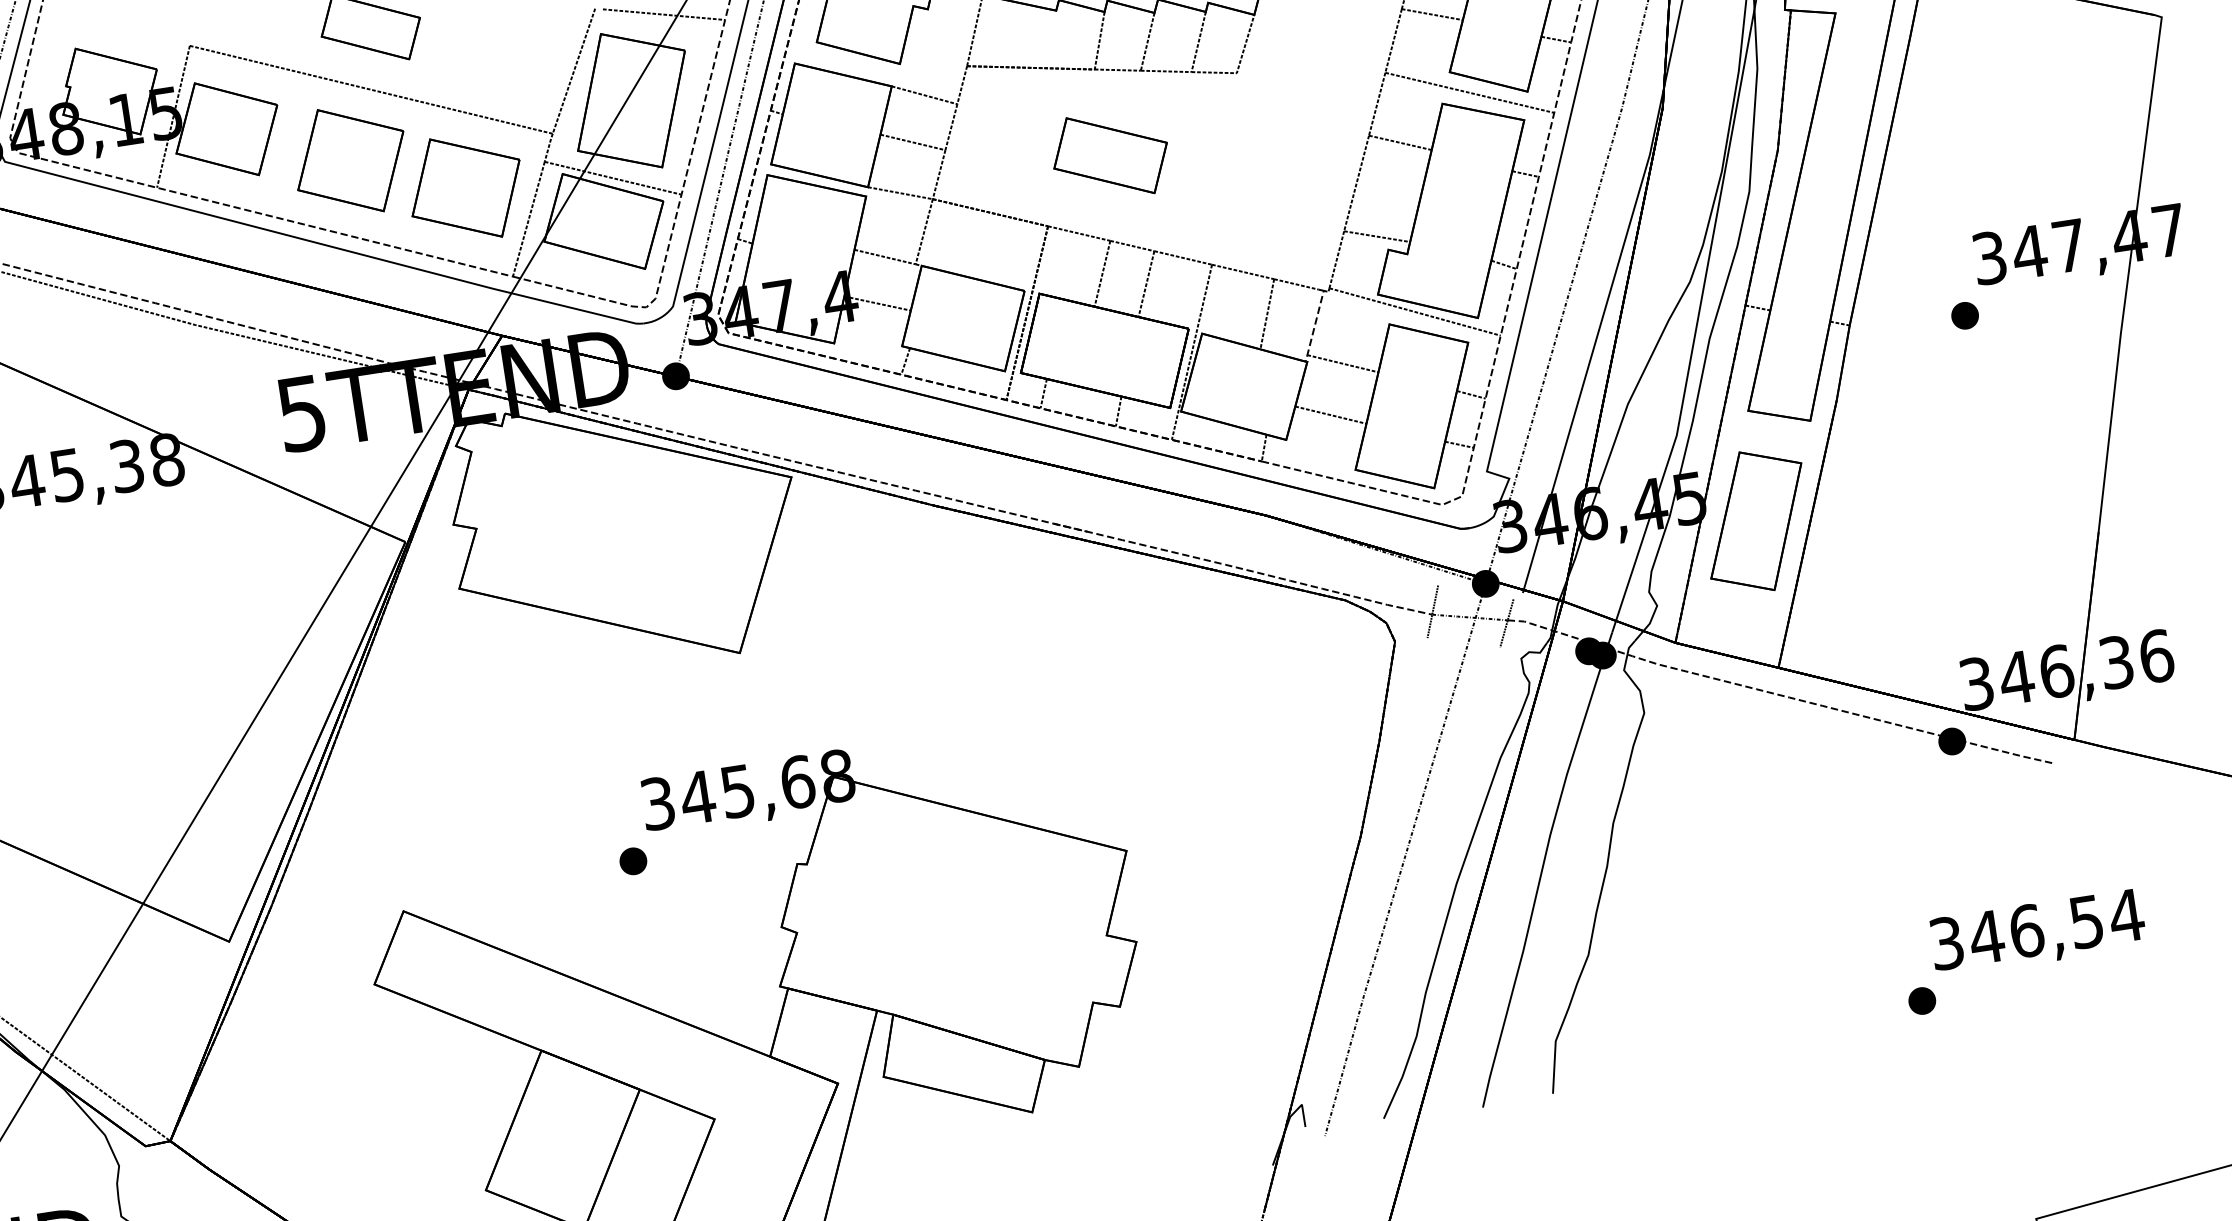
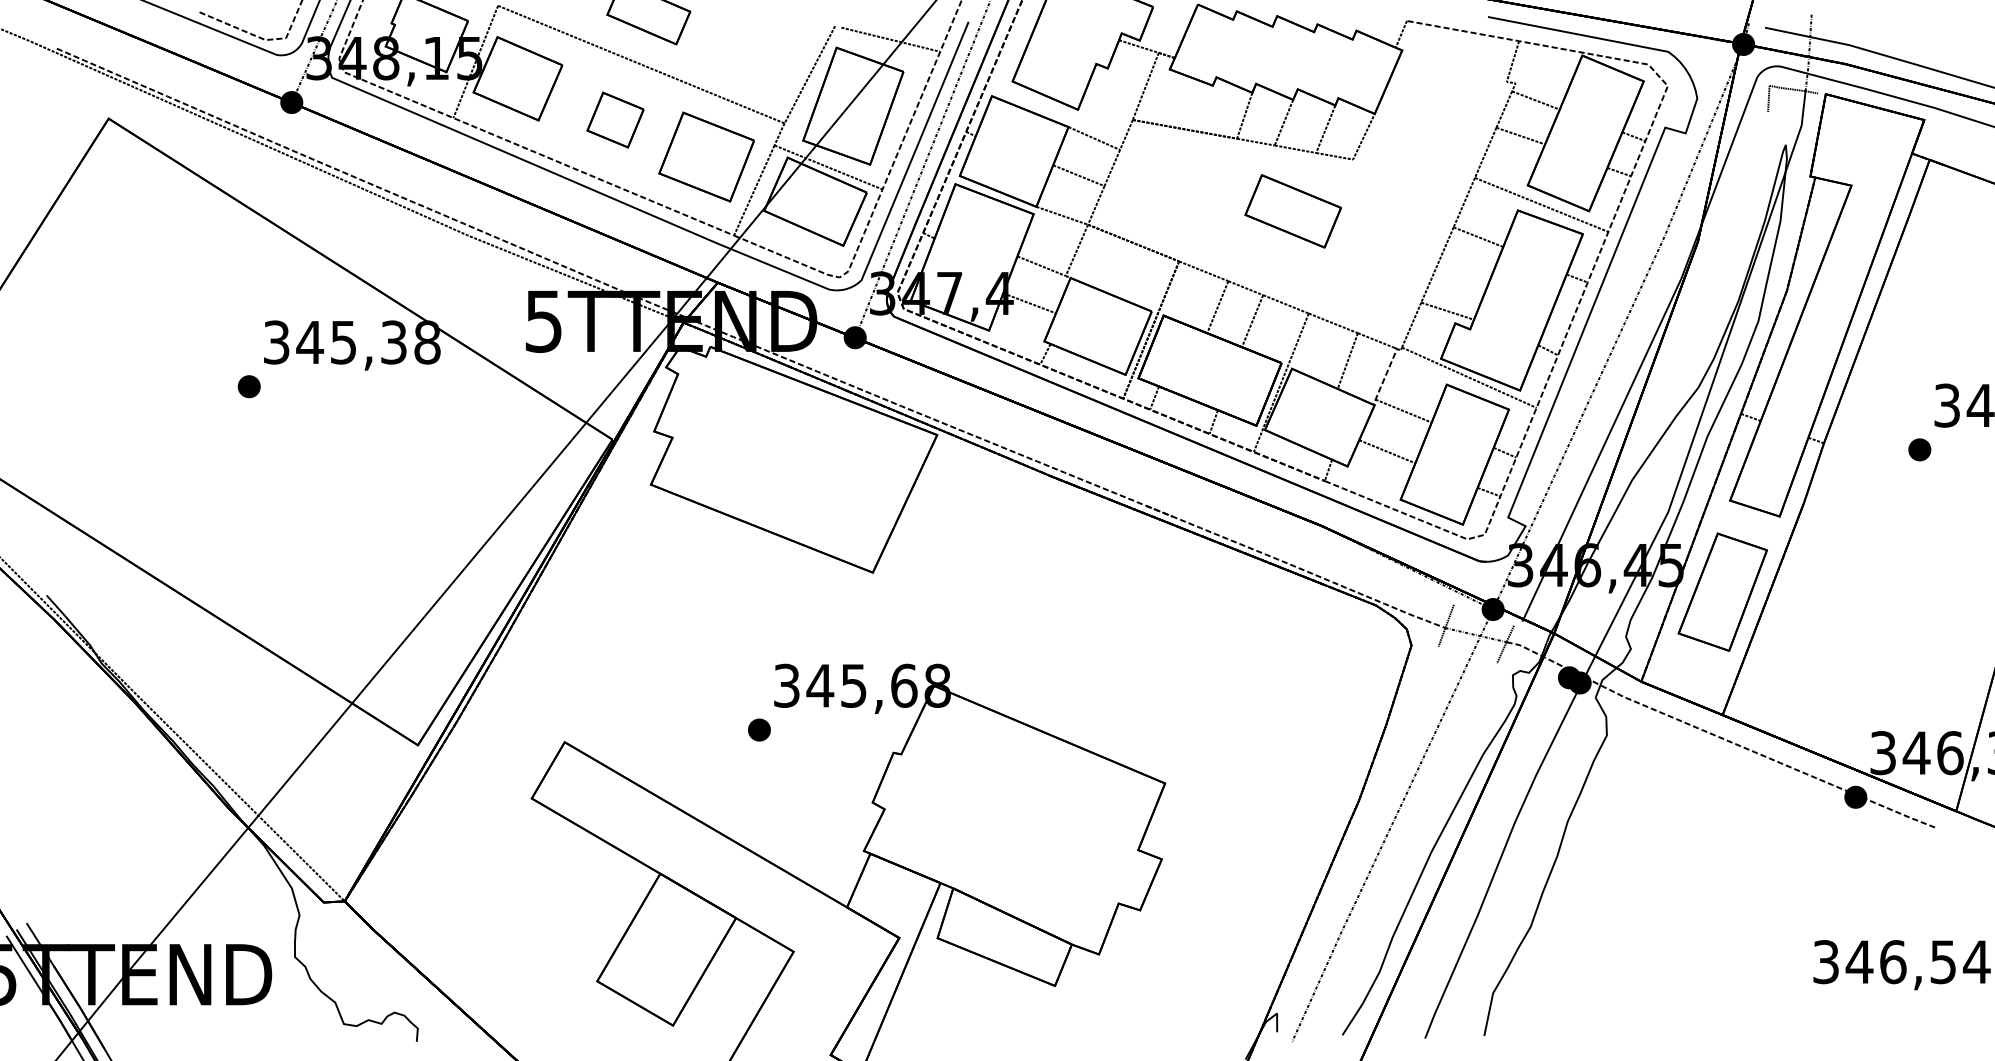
part: (1110, 155) -> (1293, 211), moved
part: (350, 159) -> (615, 119), size x0.6
part: (1921, 1000) -> (1798, 1005), removed

